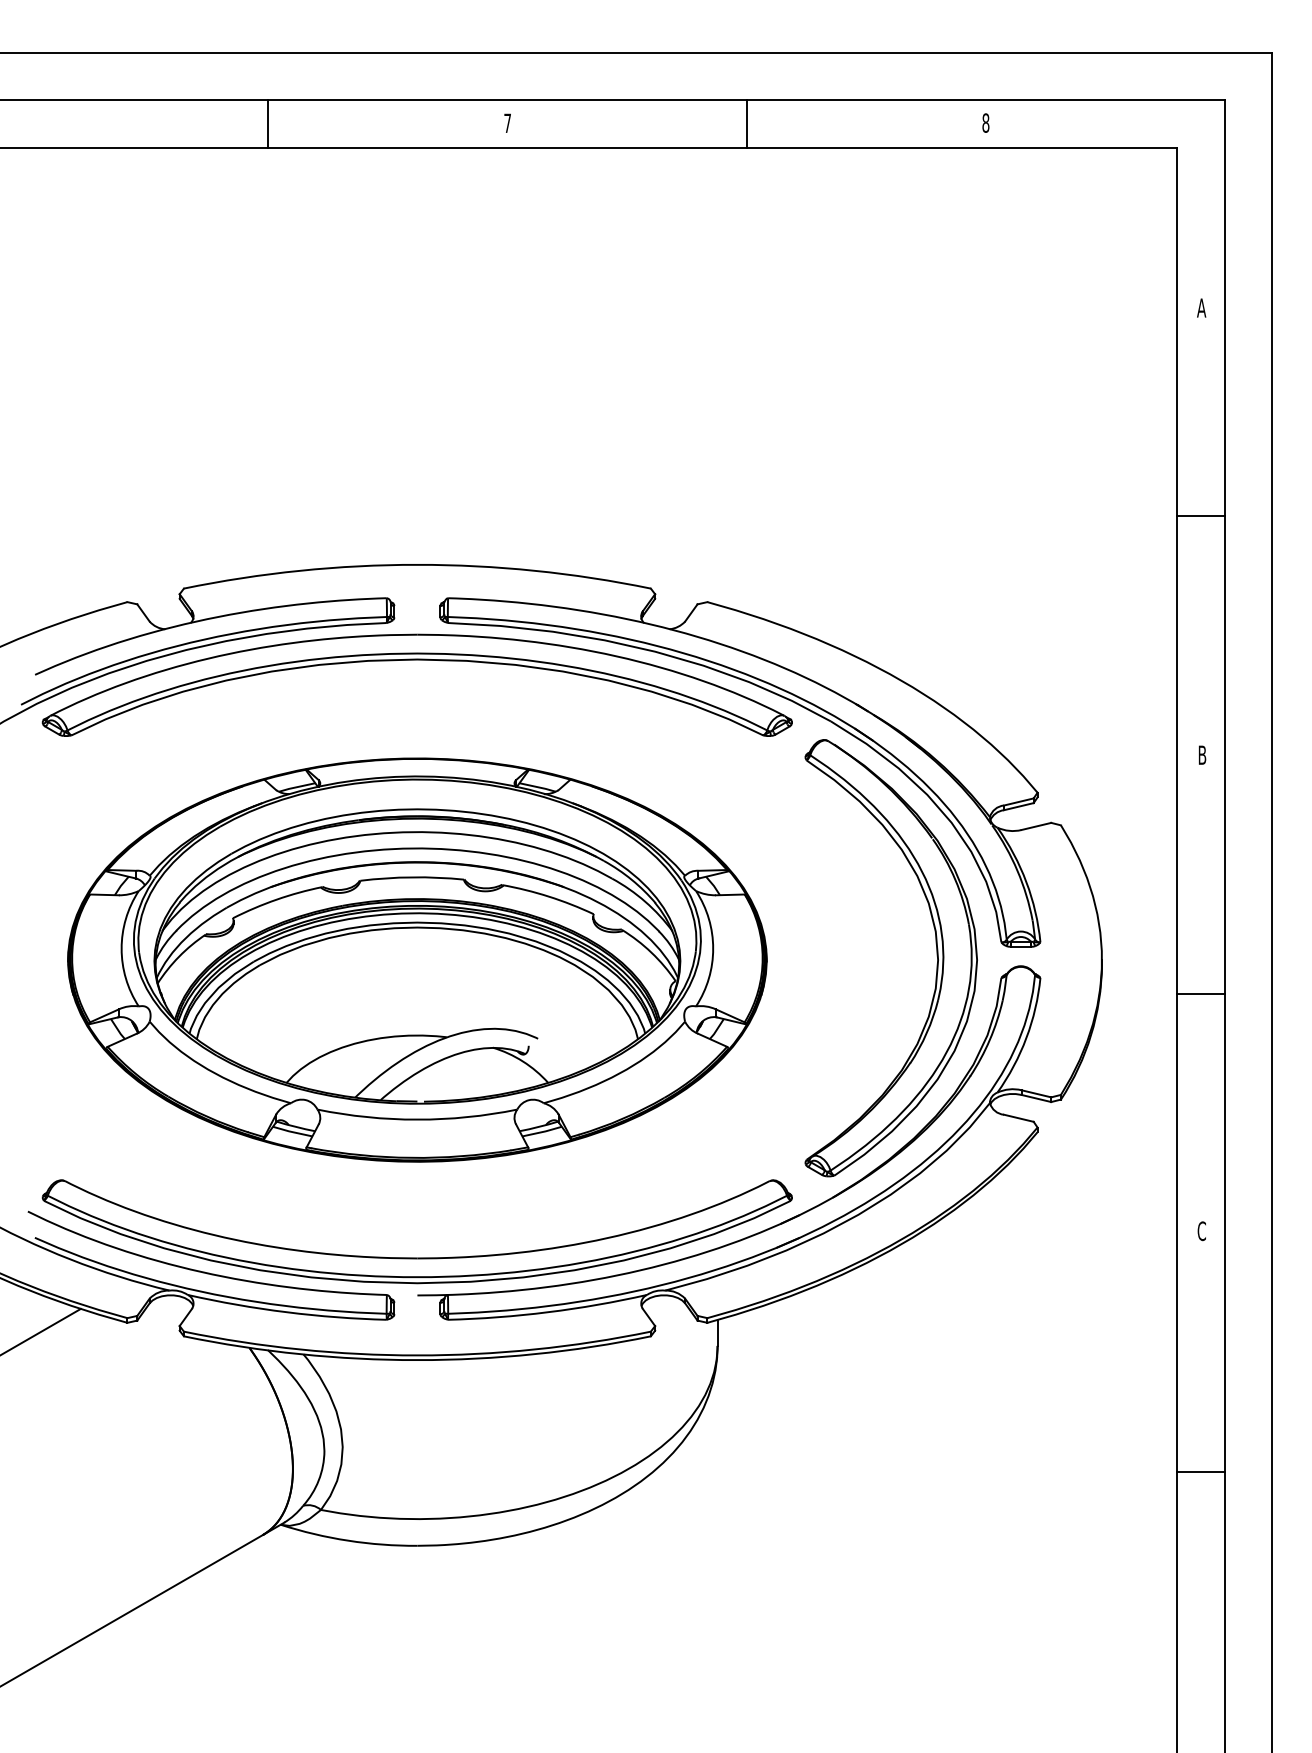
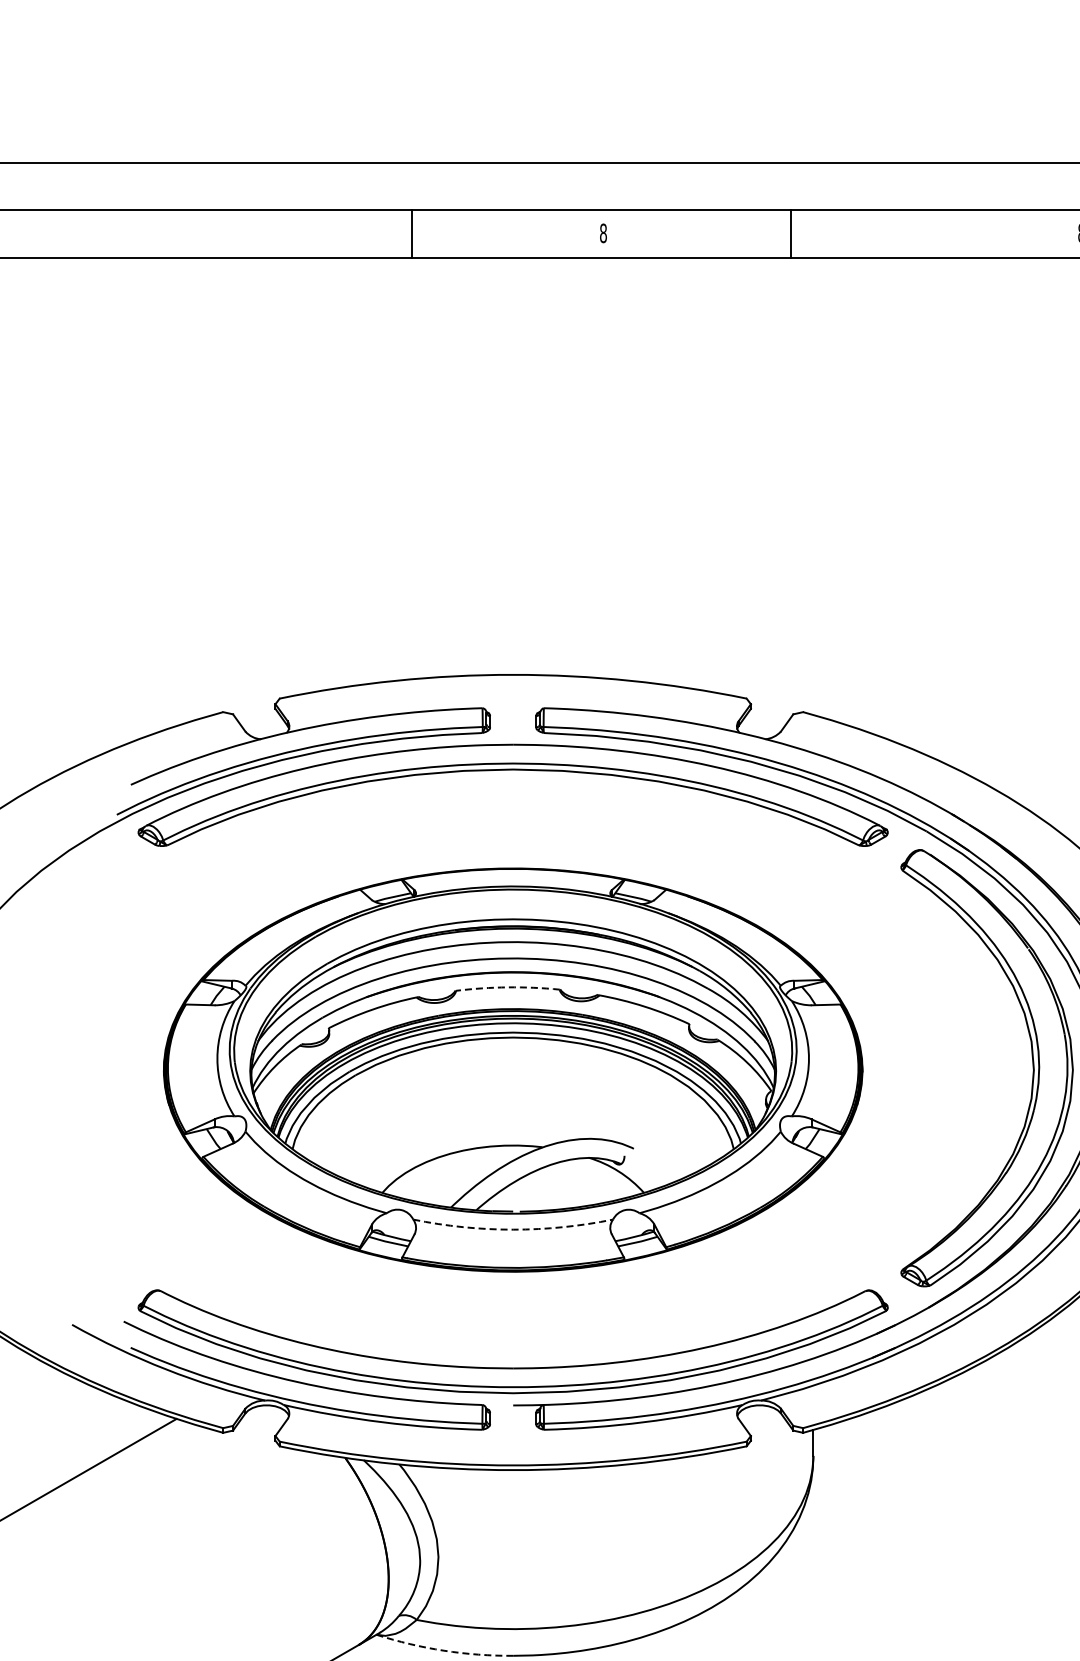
text: (507, 123) -> (603, 233), 7 -> 8
line: (268, 124) -> (412, 234), moved
line: (746, 124) -> (791, 234), moved
arc: (412, 877) -> (508, 987), solid -> dashed
arc: (417, 1119) -> (513, 1229), solid -> dashed
arc: (348, 1540) -> (444, 1650), solid -> dashed

